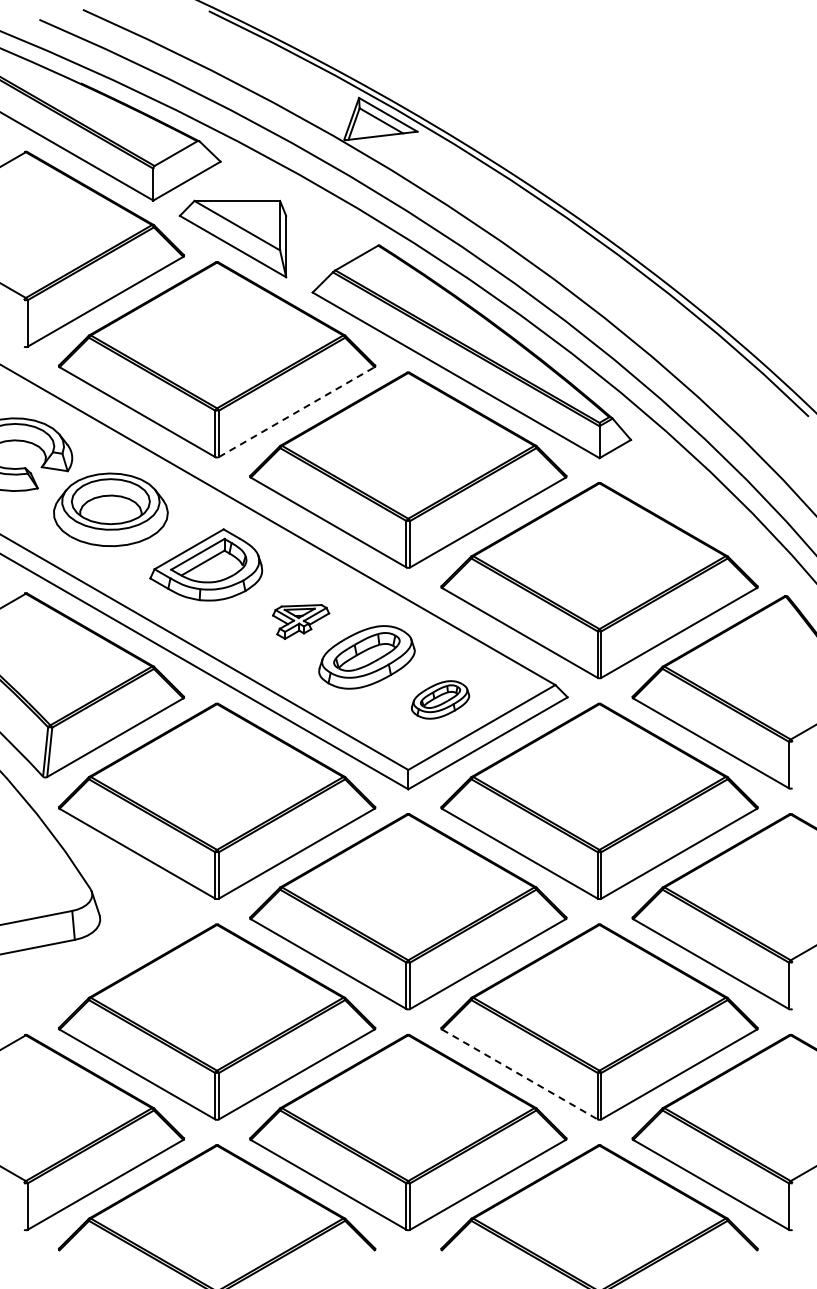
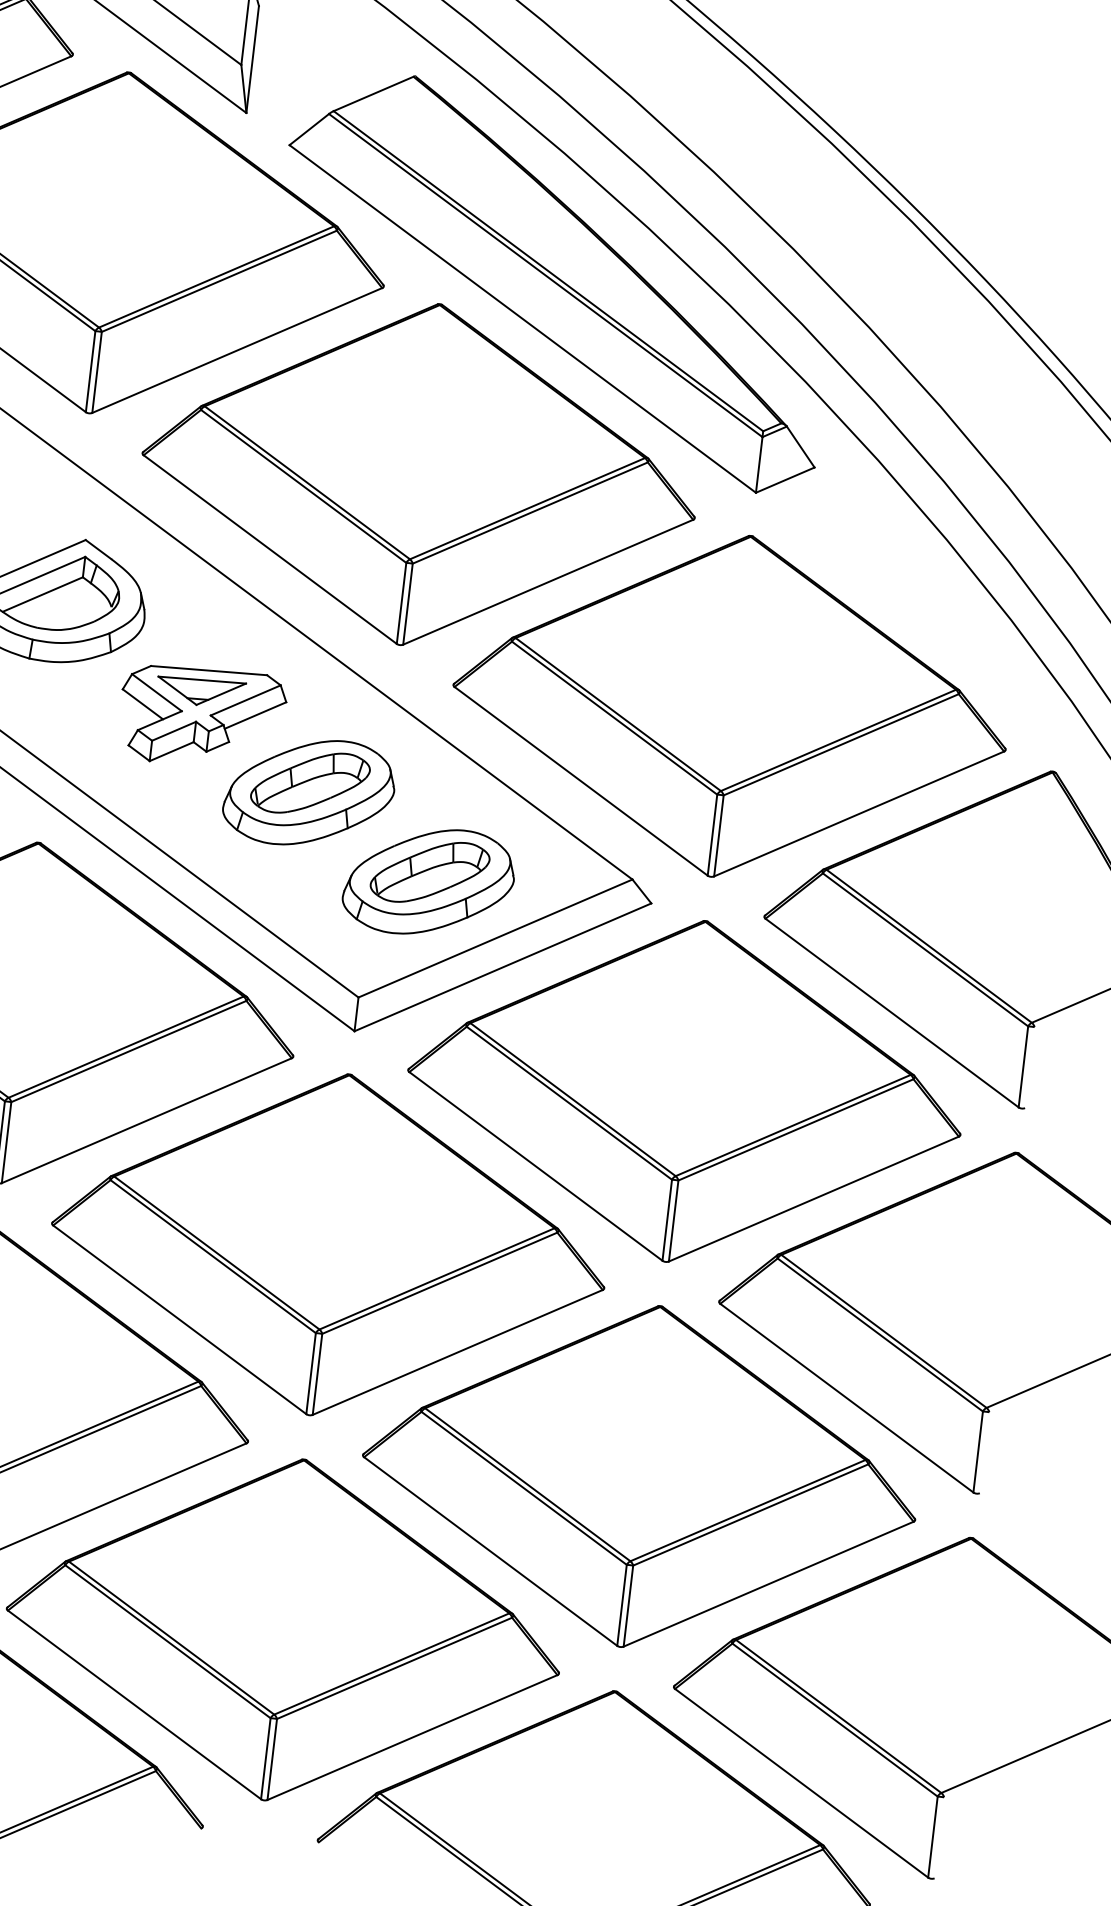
line: (296, 412) -> (236, 351), dashed -> solid
part: (300, 621) -> (200, 716), size x1.67
part: (440, 699) -> (429, 881), size x1.67
line: (519, 1074) -> (490, 1551), dashed -> solid

